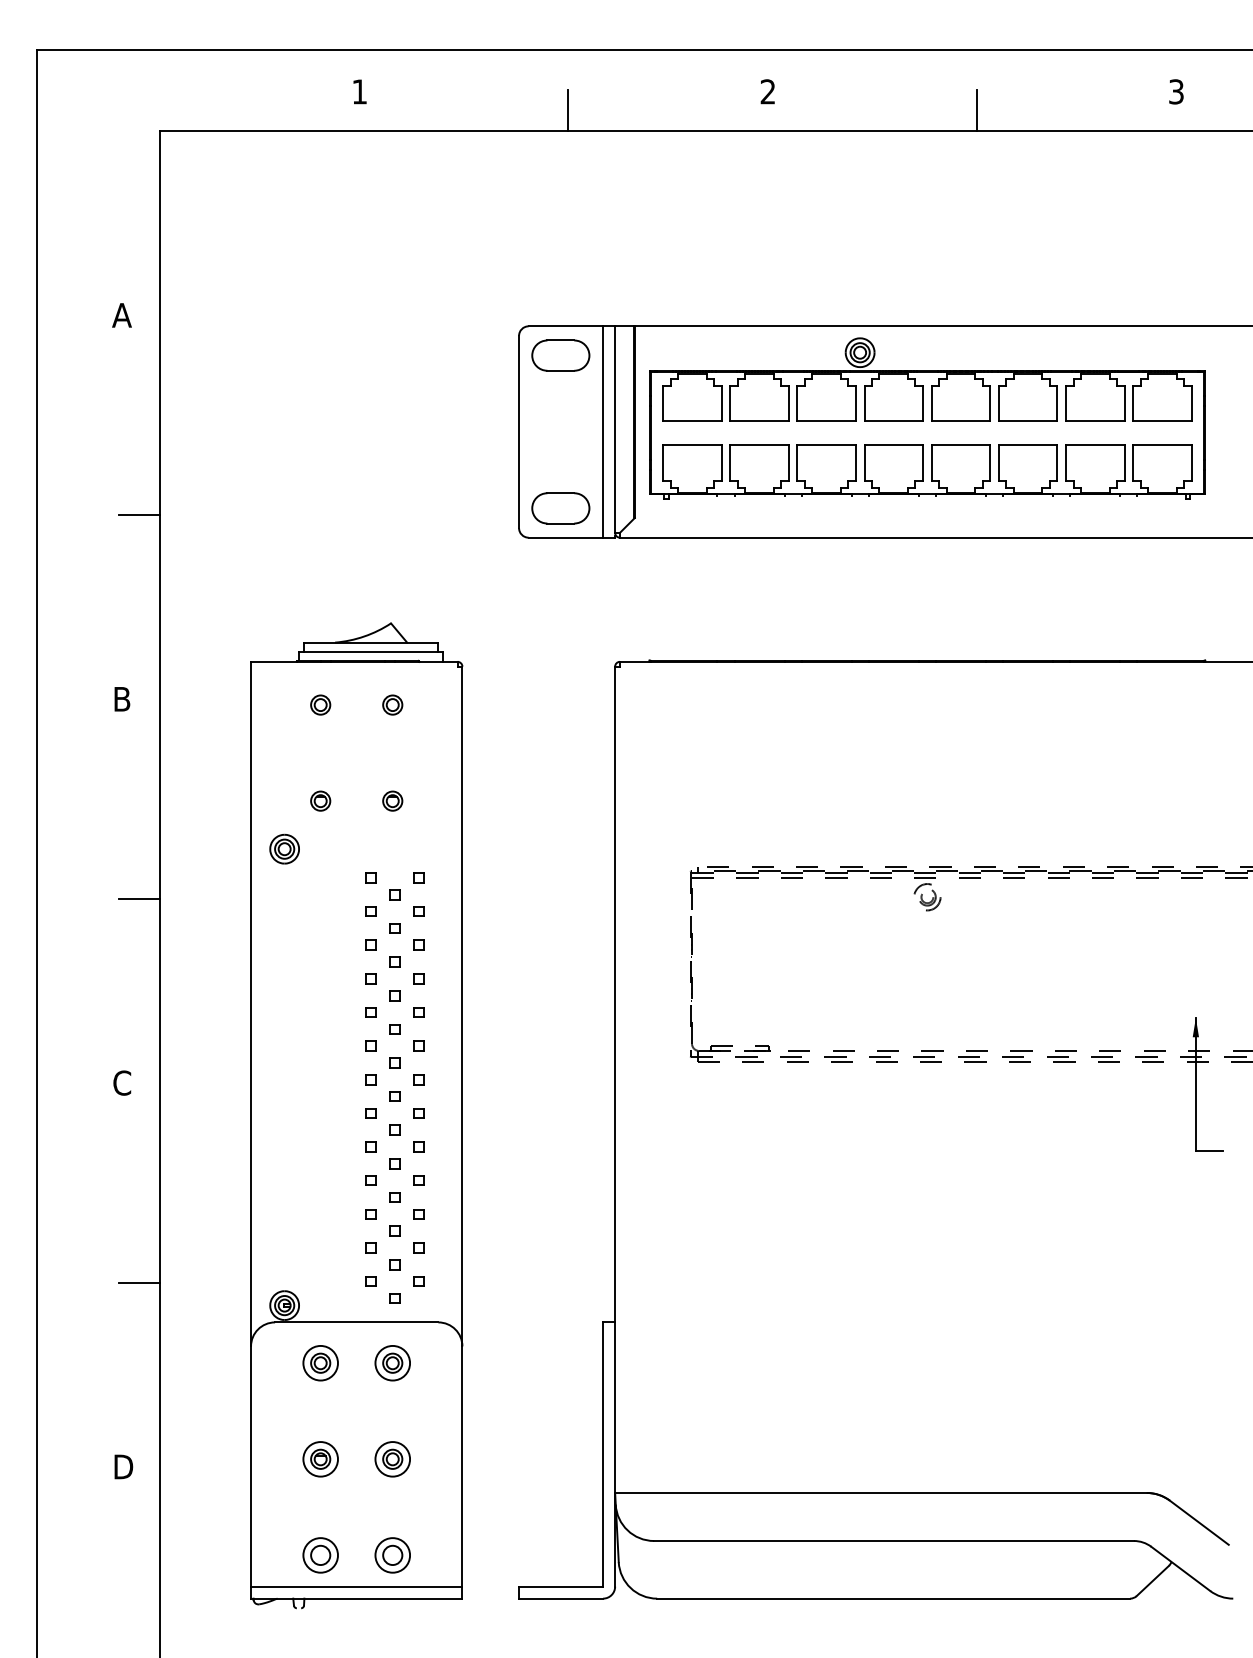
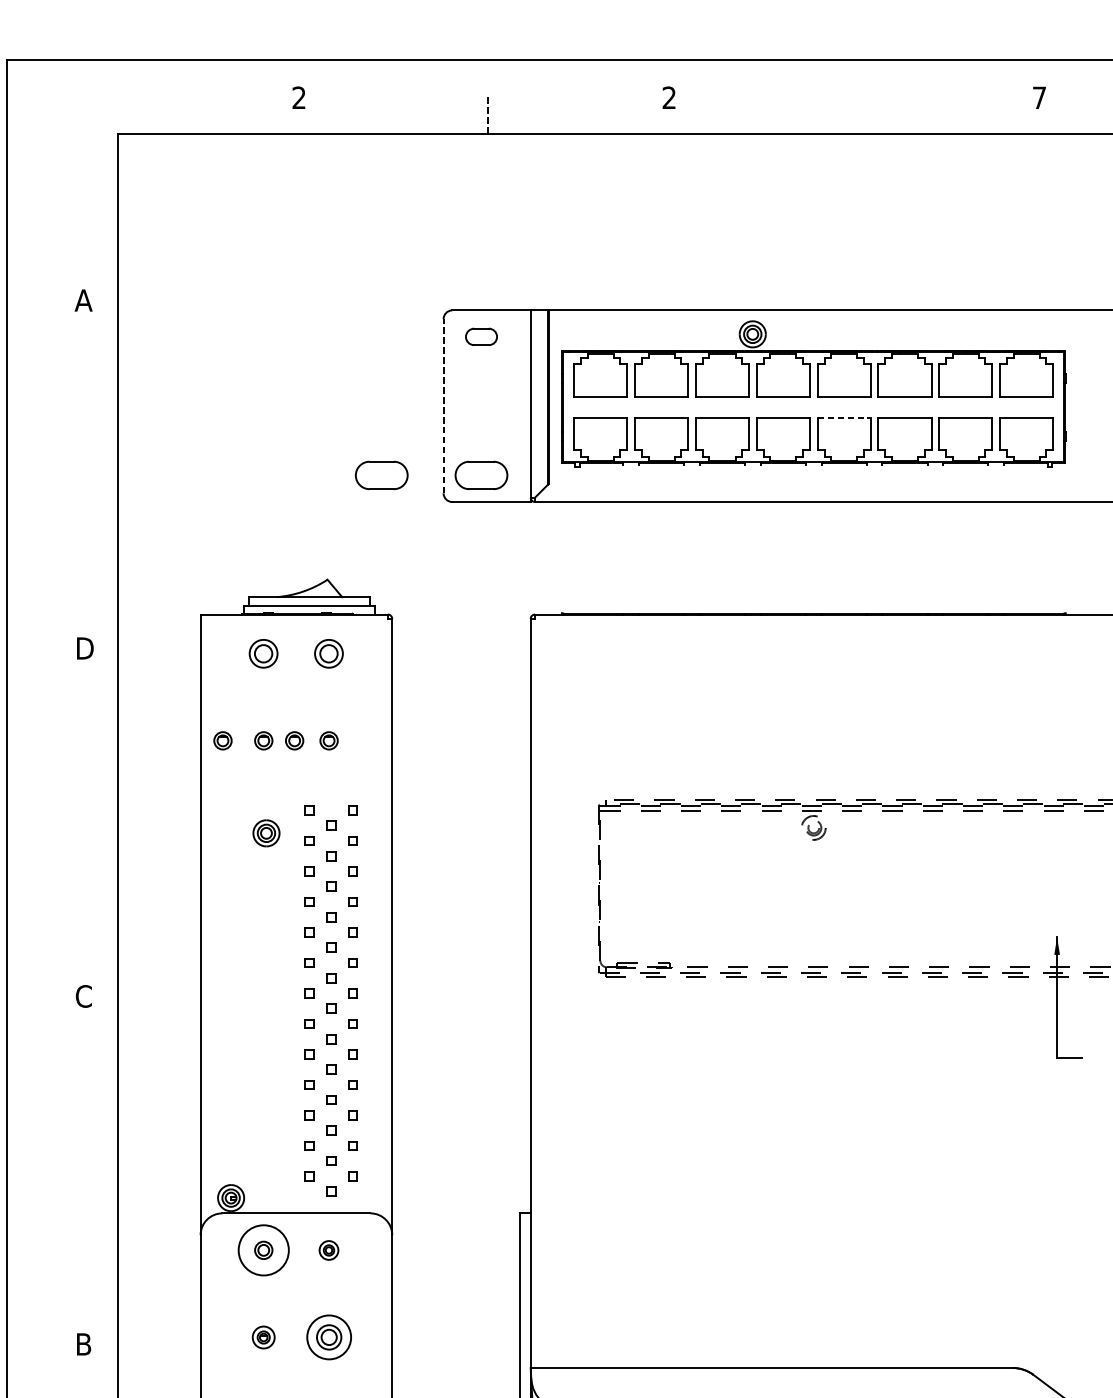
text: (359, 91) -> (298, 97), 1 -> 2
text: (1176, 91) -> (1039, 97), 3 -> 7
line: (568, 110) -> (488, 114), solid -> dashed
line: (976, 110) -> (858, 114), removed
part: (560, 355) -> (481, 336), size x0.6
line: (519, 431) -> (443, 405), solid -> dashed
line: (603, 431) -> (520, 405), removed
line: (961, 444) -> (844, 417), solid -> dashed
part: (450, 508) -> (381, 475), added
line: (139, 515) -> (99, 481), removed
text: (125, 699) -> (86, 648), B -> D
part: (320, 704) -> (263, 653), size x1.6
part: (392, 704) -> (328, 653), size x1.6
part: (275, 800) -> (222, 740), added
part: (354, 800) -> (294, 740), added
part: (284, 848) -> (266, 832), moved
line: (139, 898) -> (99, 829), removed
line: (139, 1282) -> (99, 1177), removed
circle: (320, 1362) -> (263, 1249), size x1.6
part: (392, 1363) -> (328, 1250), size x0.6
part: (320, 1459) -> (263, 1337), size x0.7
part: (392, 1459) -> (328, 1337), size x1.4
text: (125, 1467) -> (86, 1344), D -> B

